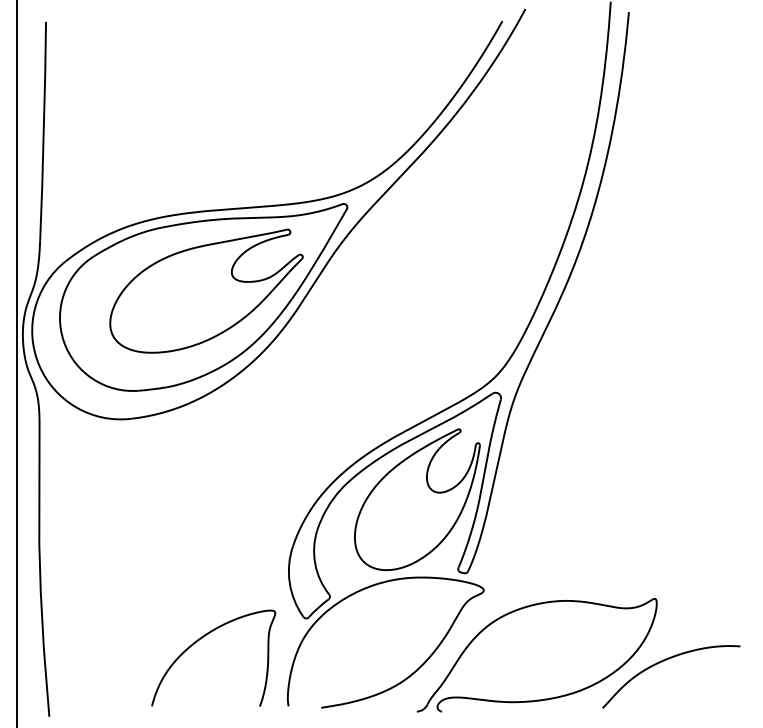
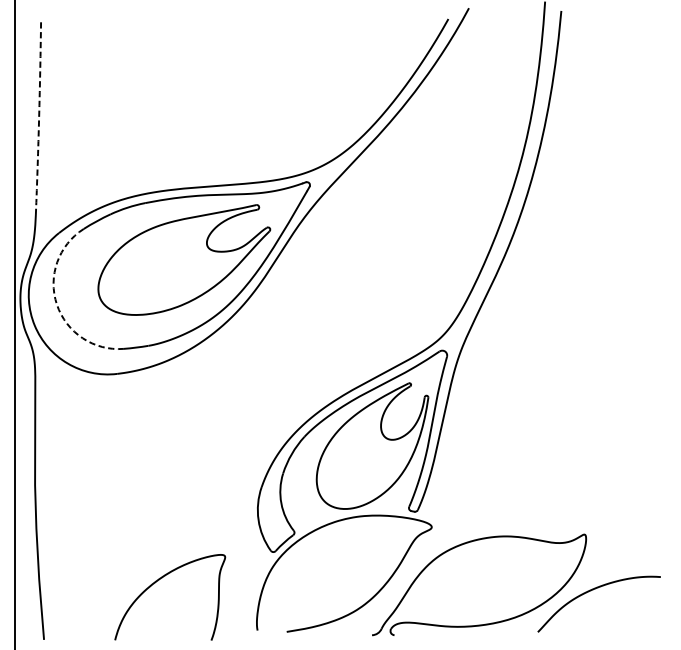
arc: (43, 131) -> (38, 117), solid -> dashed
arc: (63, 341) -> (56, 304), solid -> dashed
curve: (201, 639) -> (159, 580), moved

